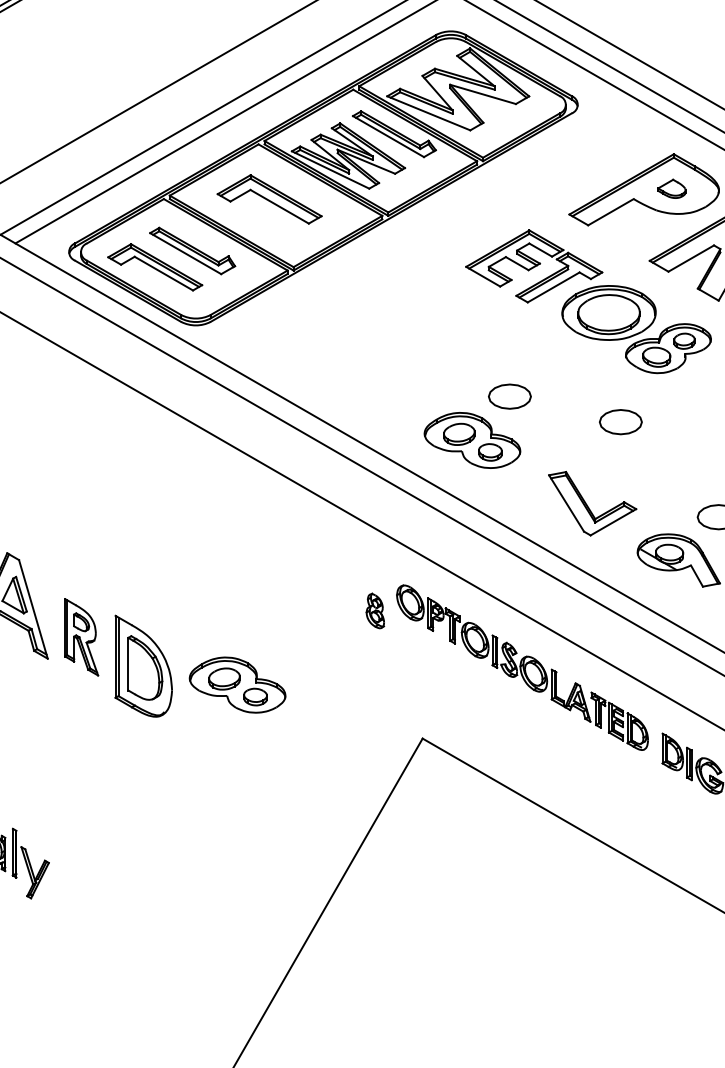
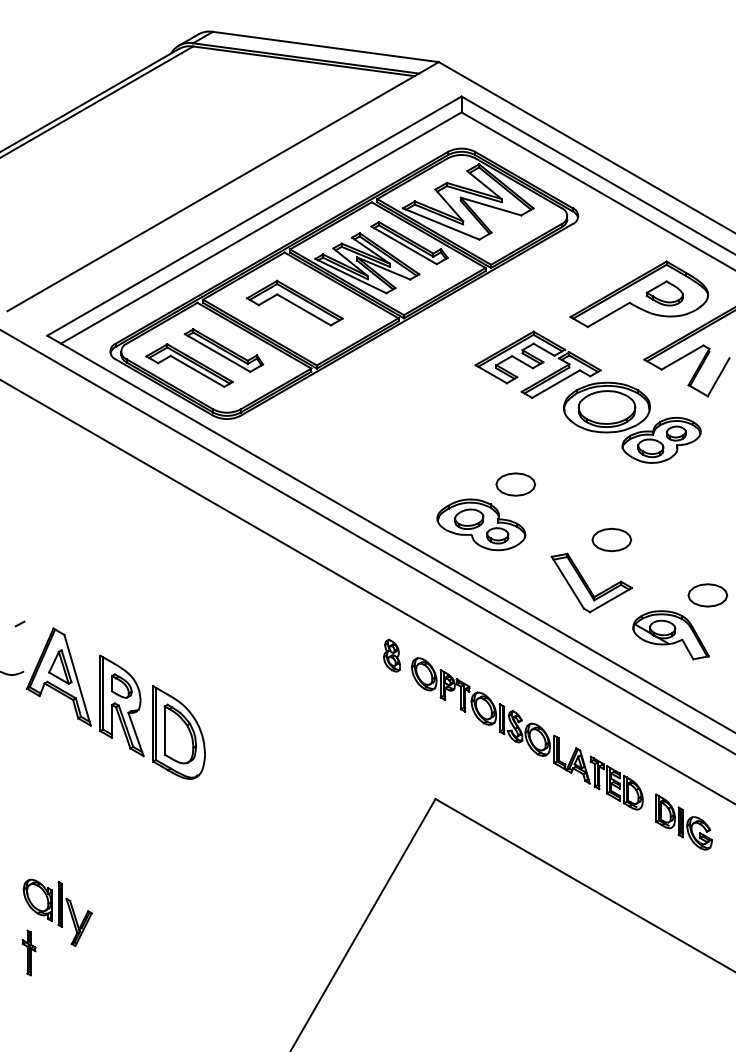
part: (671, 188) -> (664, 293), size x1.43
part: (620, 421) -> (611, 539), moved
part: (374, 610) -> (391, 655), moved
part: (81, 636) -> (121, 705), size x1.43
part: (237, 684) -> (265, 749), removed

